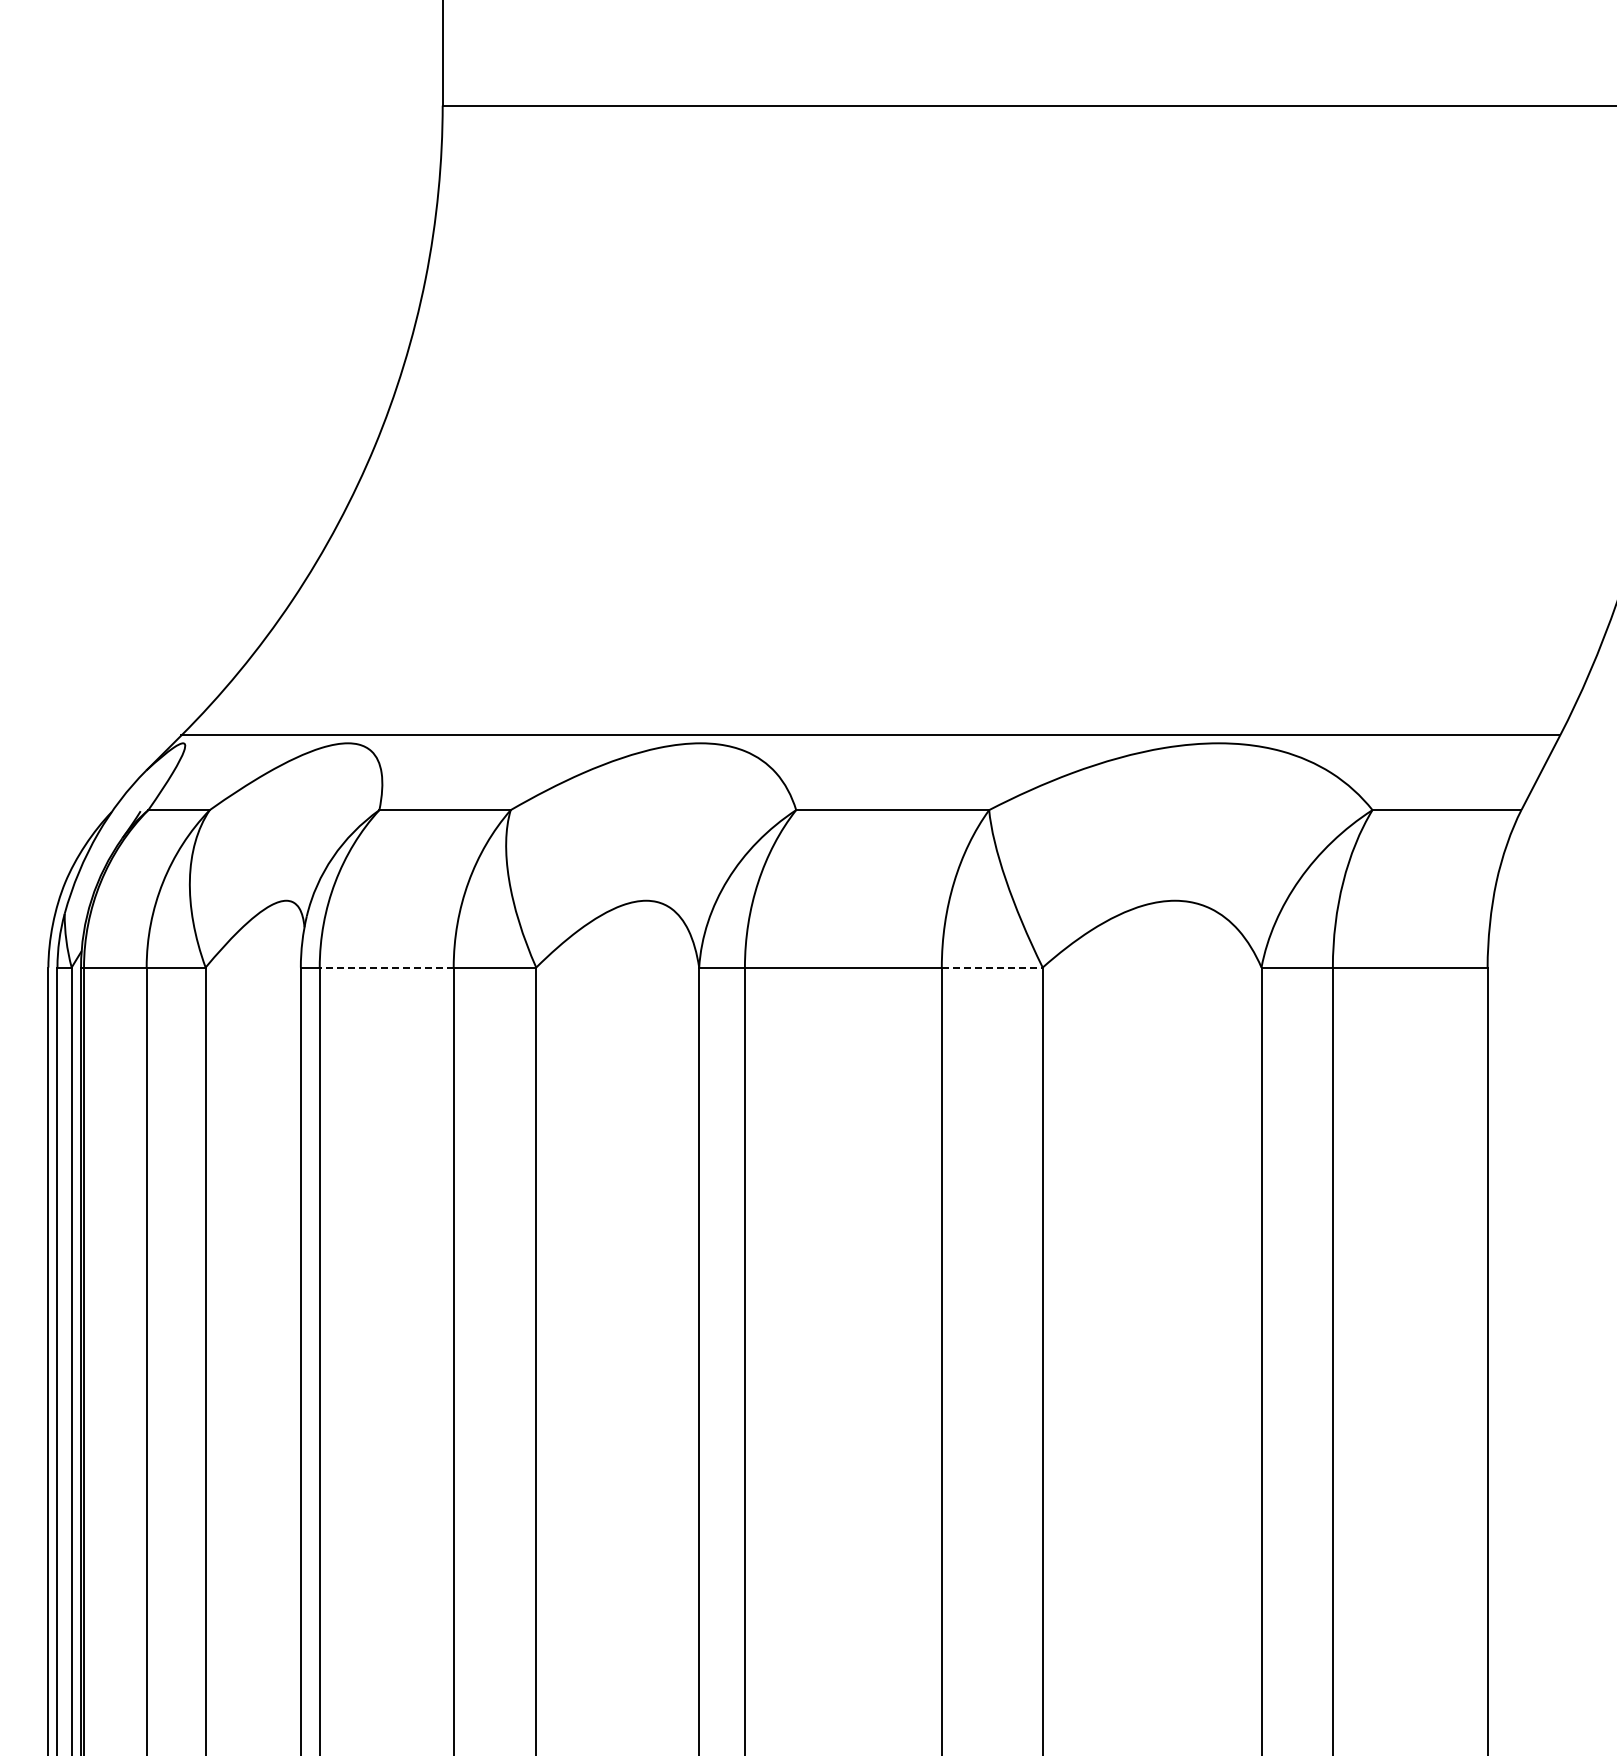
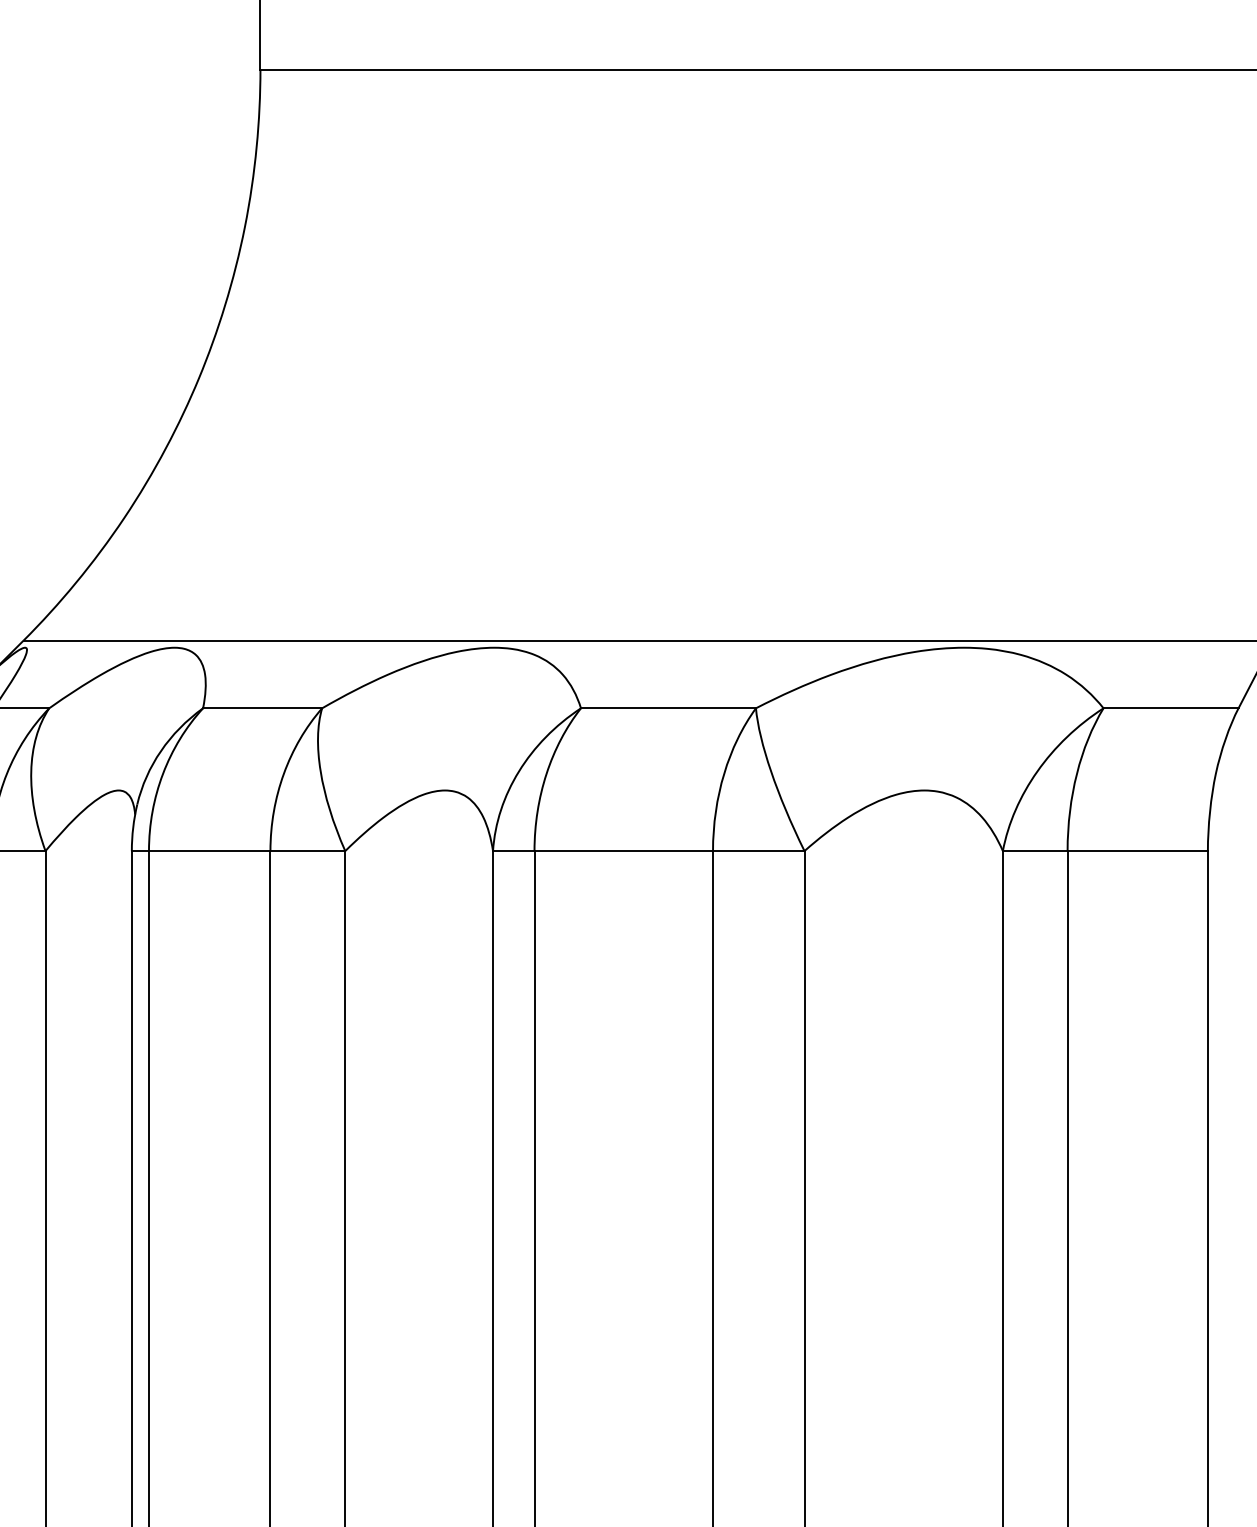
line: (386, 967) -> (209, 851), dashed -> solid
line: (992, 967) -> (758, 851), dashed -> solid

